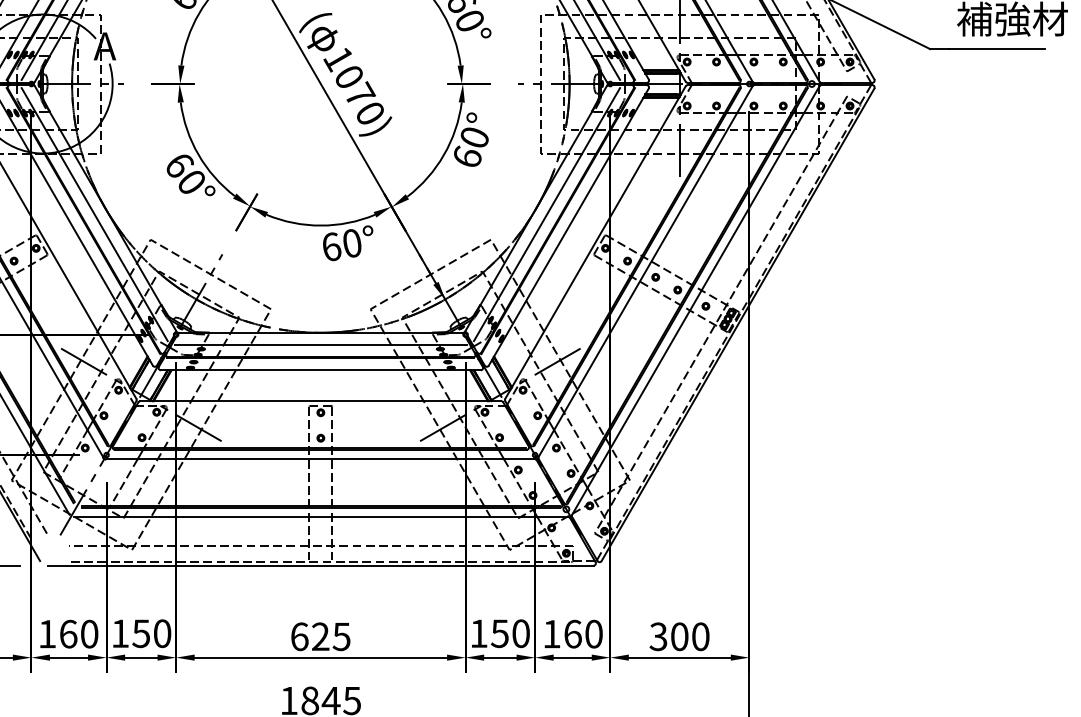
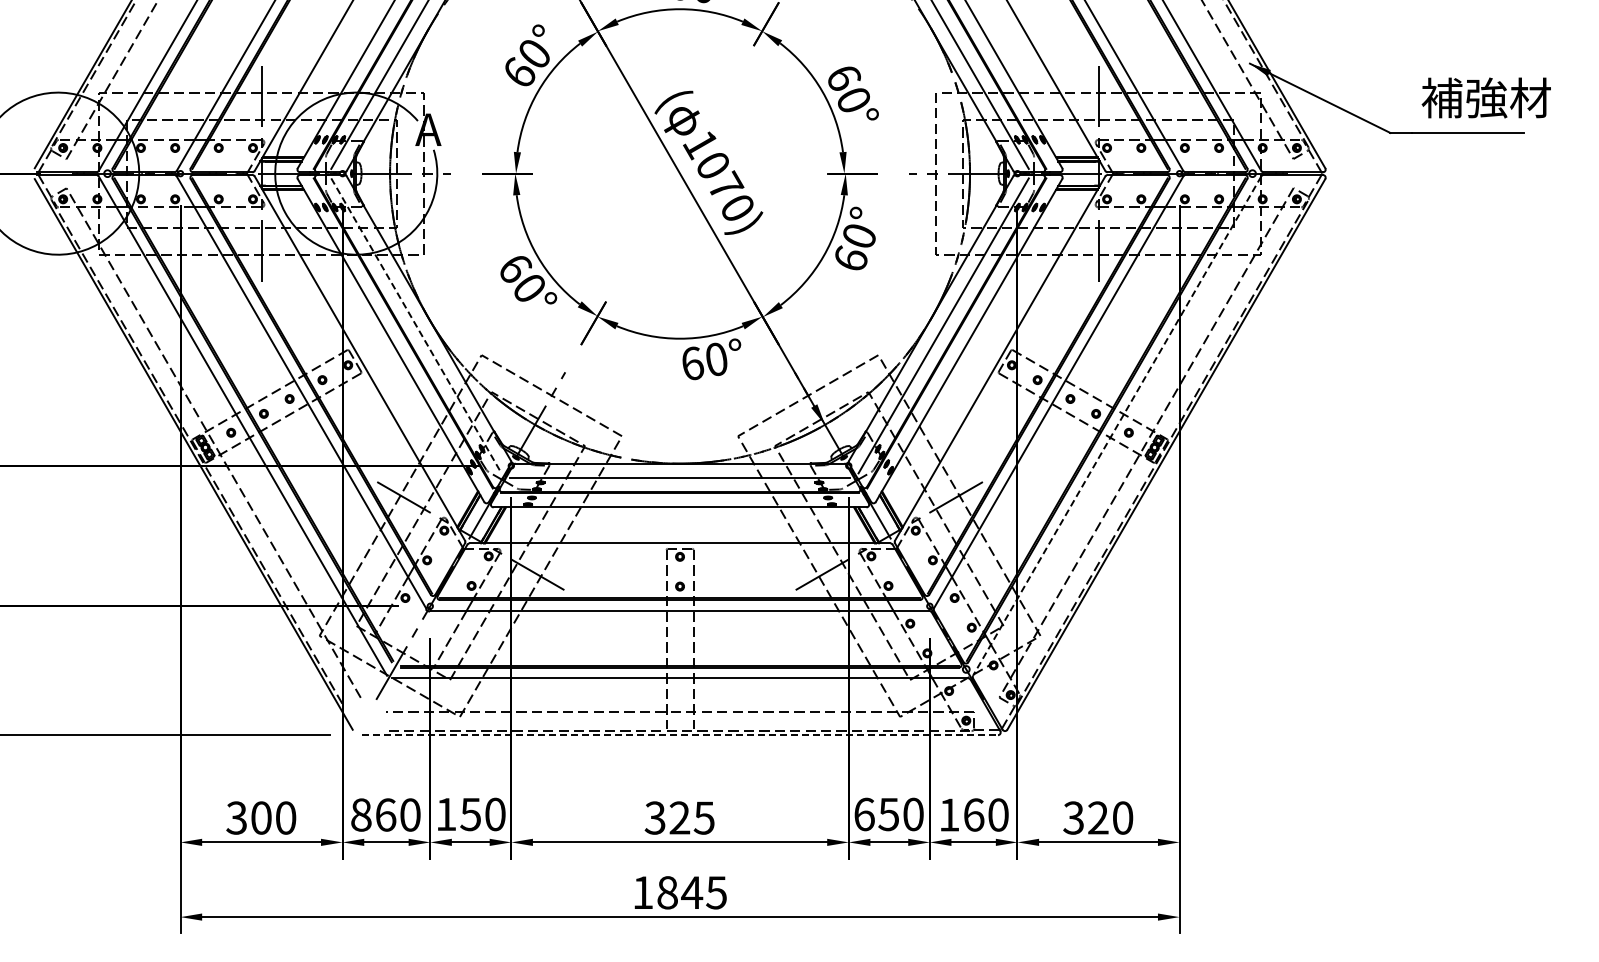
line: (94, 215) -> (416, 326), solid -> dashed
line: (695, 300) -> (1116, 426), solid -> dashed
line: (321, 565) -> (680, 735), solid -> dashed
text: (47, 633) -> (361, 814), 160 -> 860
text: (479, 633) -> (864, 814), 150 -> 650
text: (298, 636) -> (654, 817), 625 -> 325
text: (679, 636) -> (1098, 817), 300 -> 320

